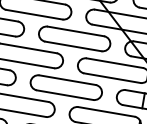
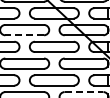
line: (34, 14) -> (24, 35), solid -> dashed
line: (107, 112) -> (84, 92), solid -> dashed

